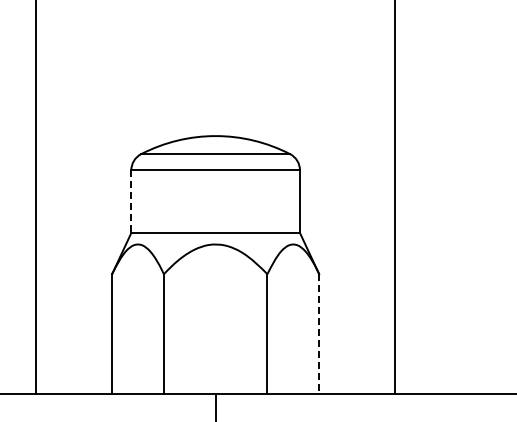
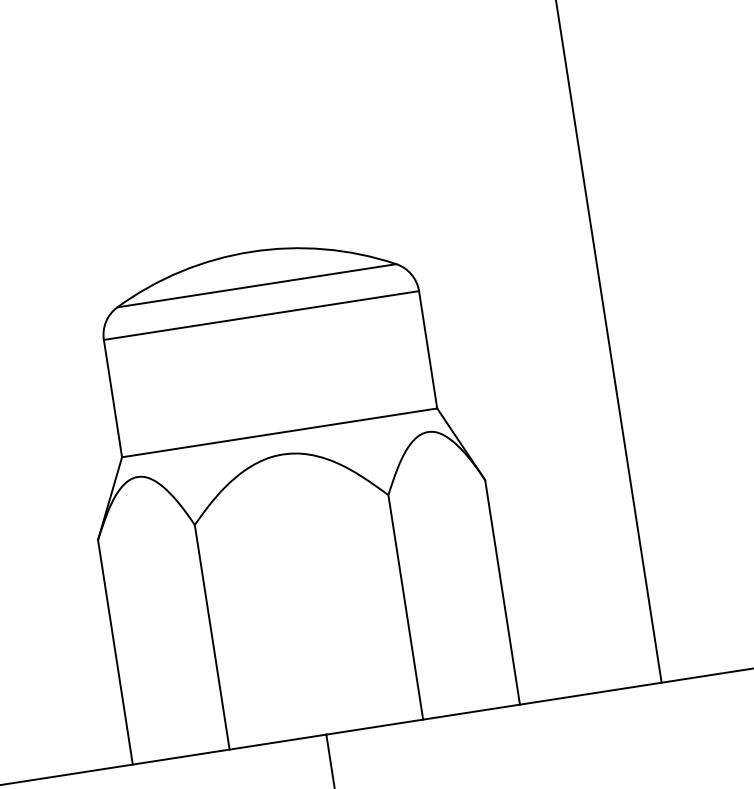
line: (131, 202) -> (113, 400), dashed -> solid
line: (319, 334) -> (503, 592), dashed -> solid

